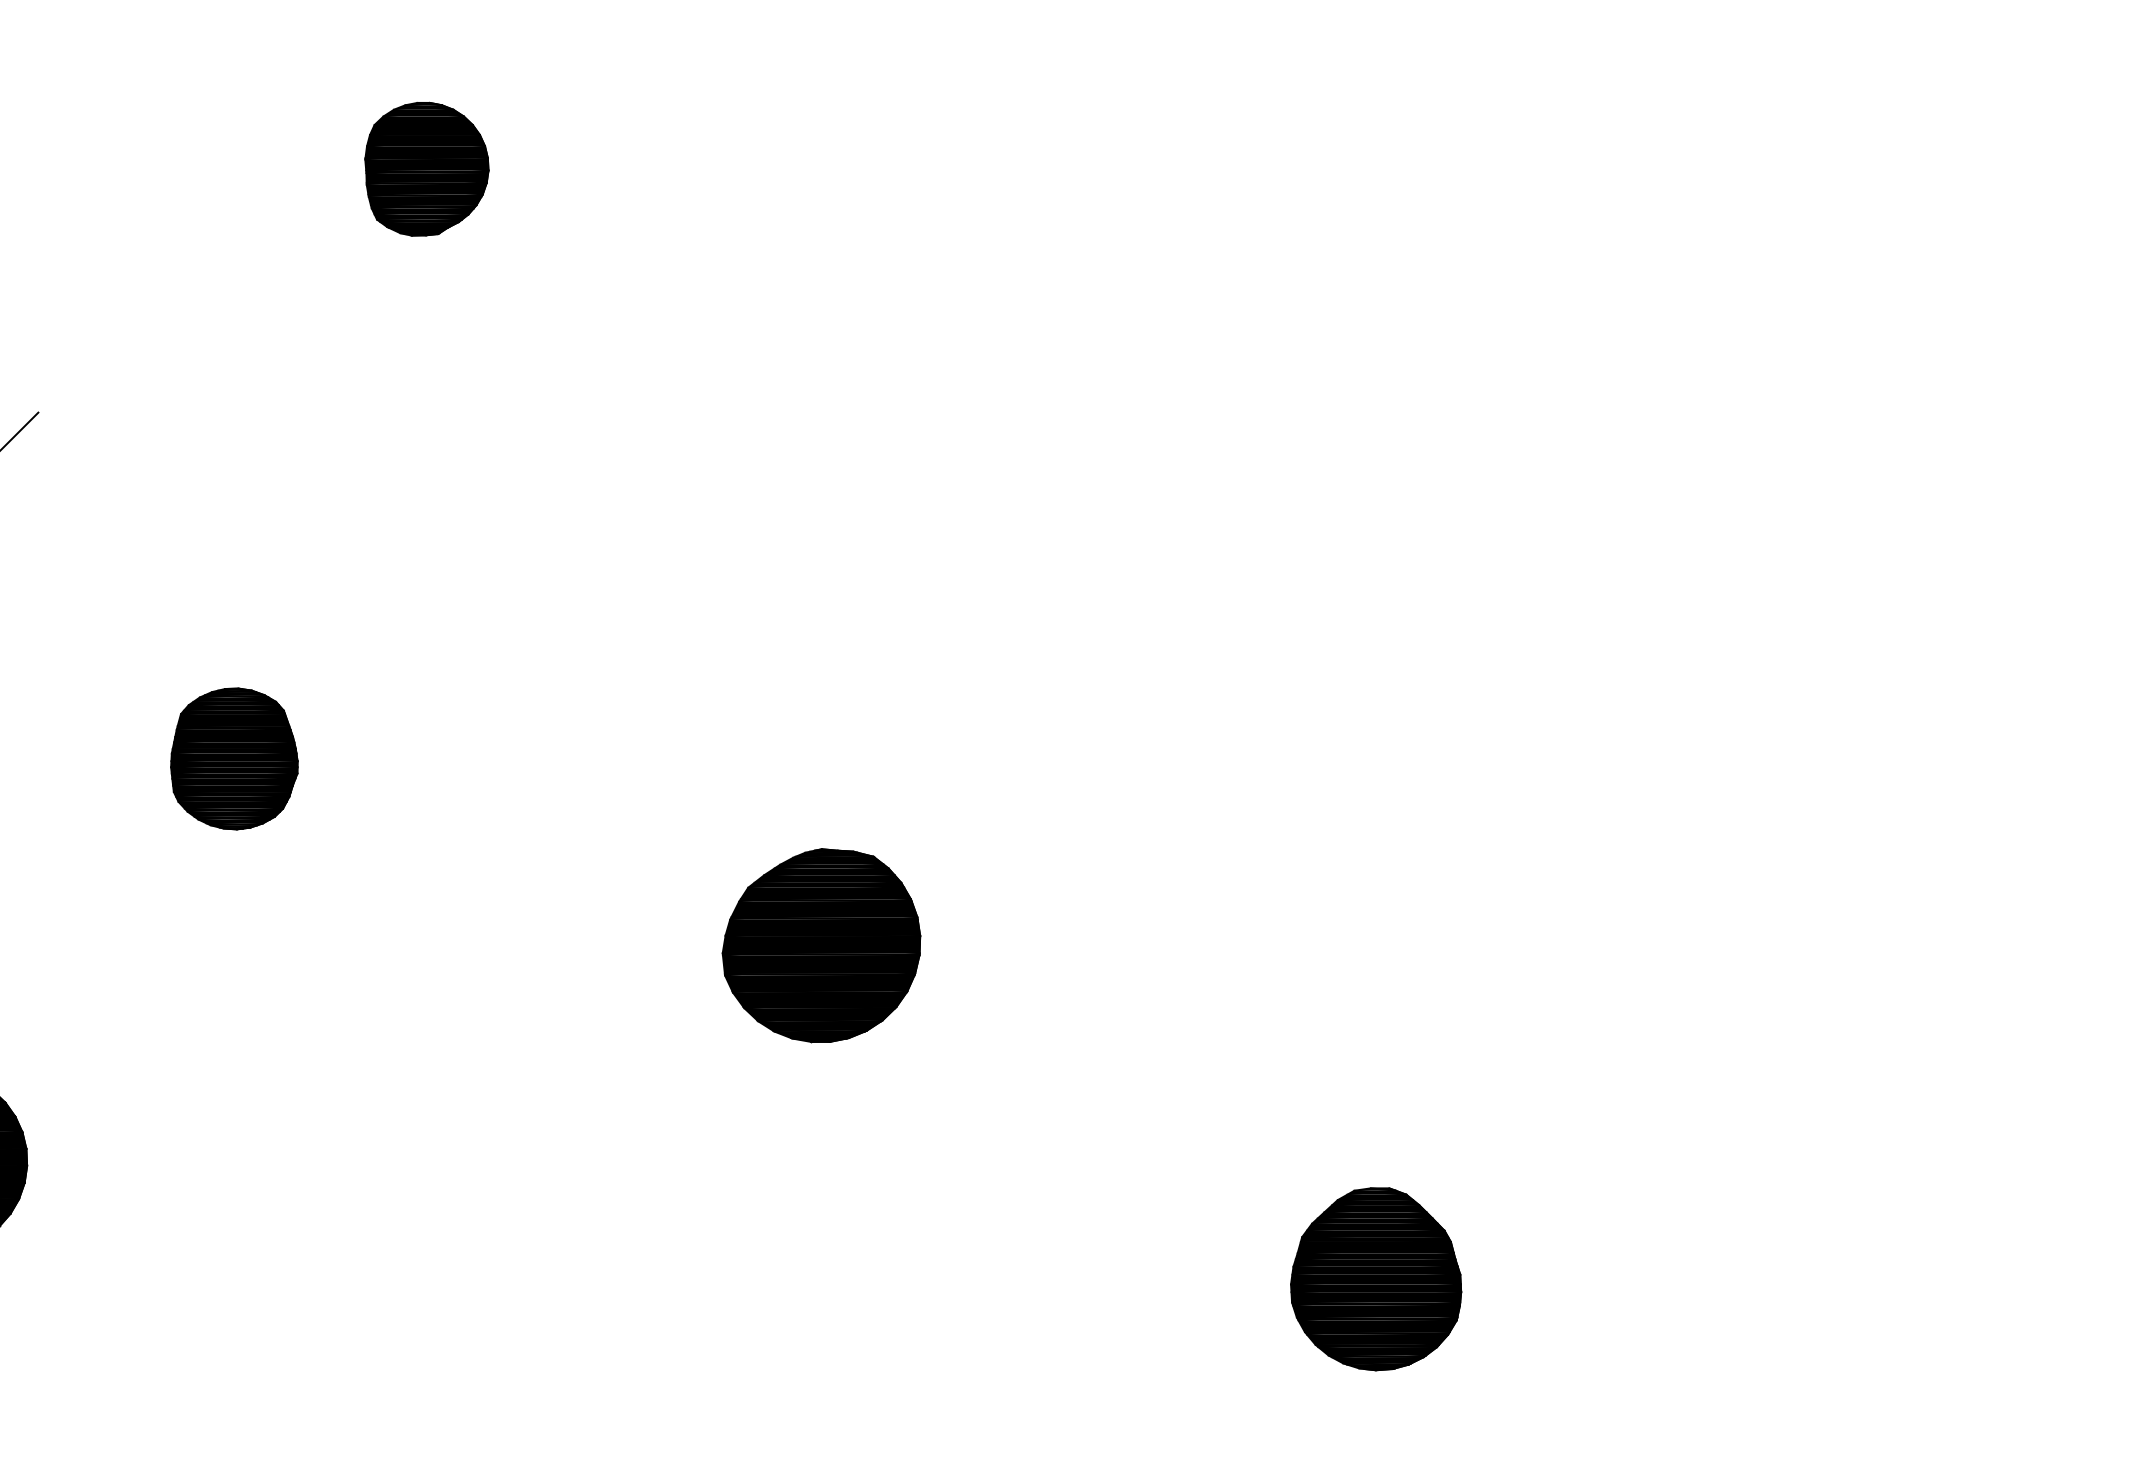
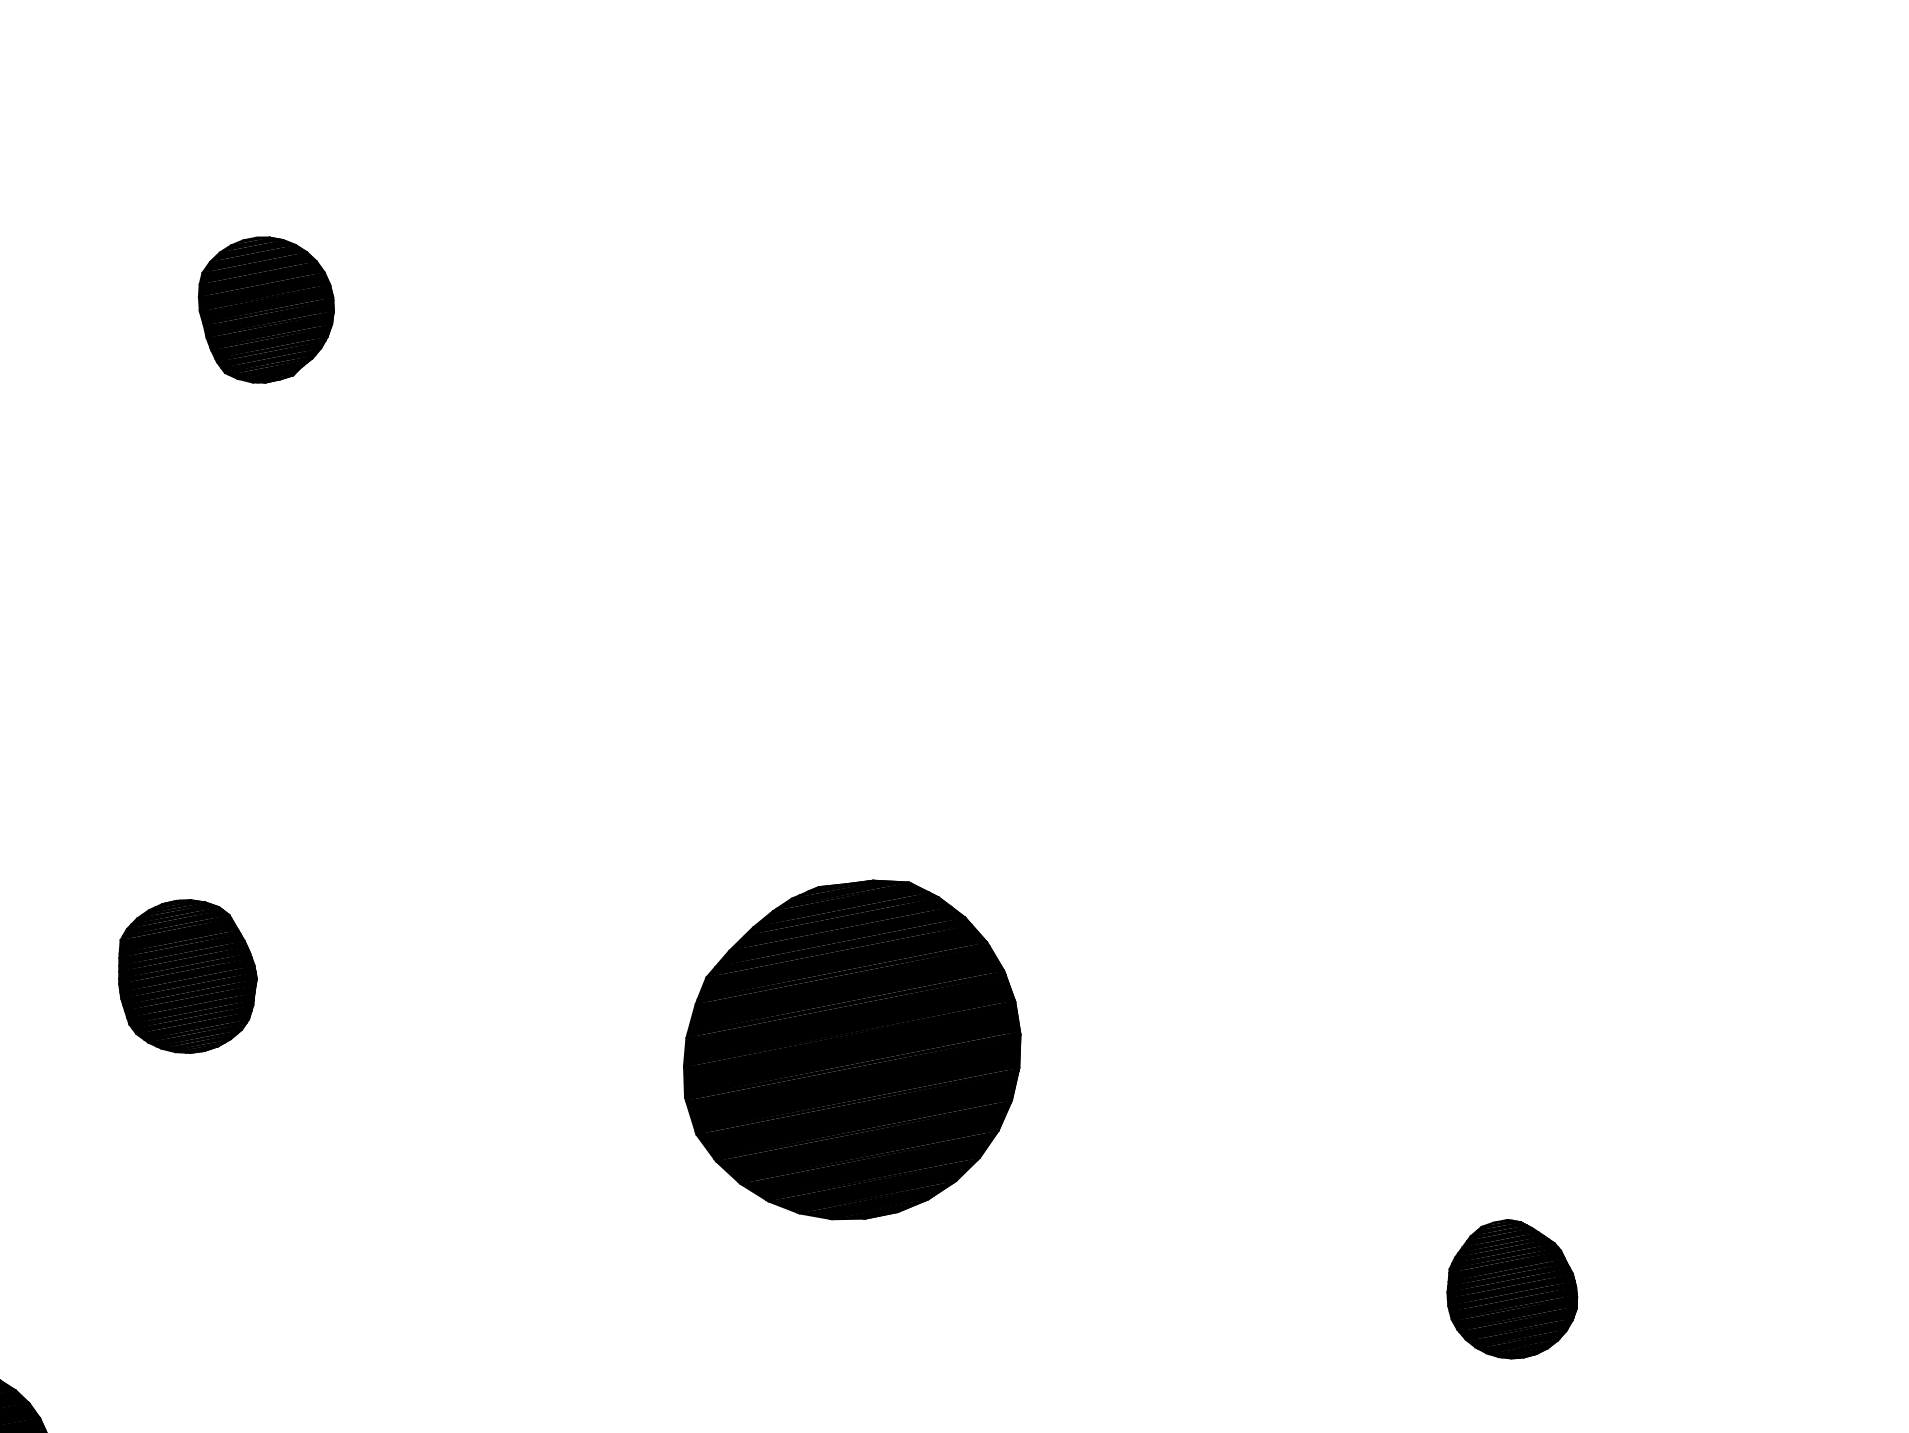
part: (821, 945) -> (850, 1051), size x1.6
part: (1376, 1279) -> (1511, 1289), size x0.7

